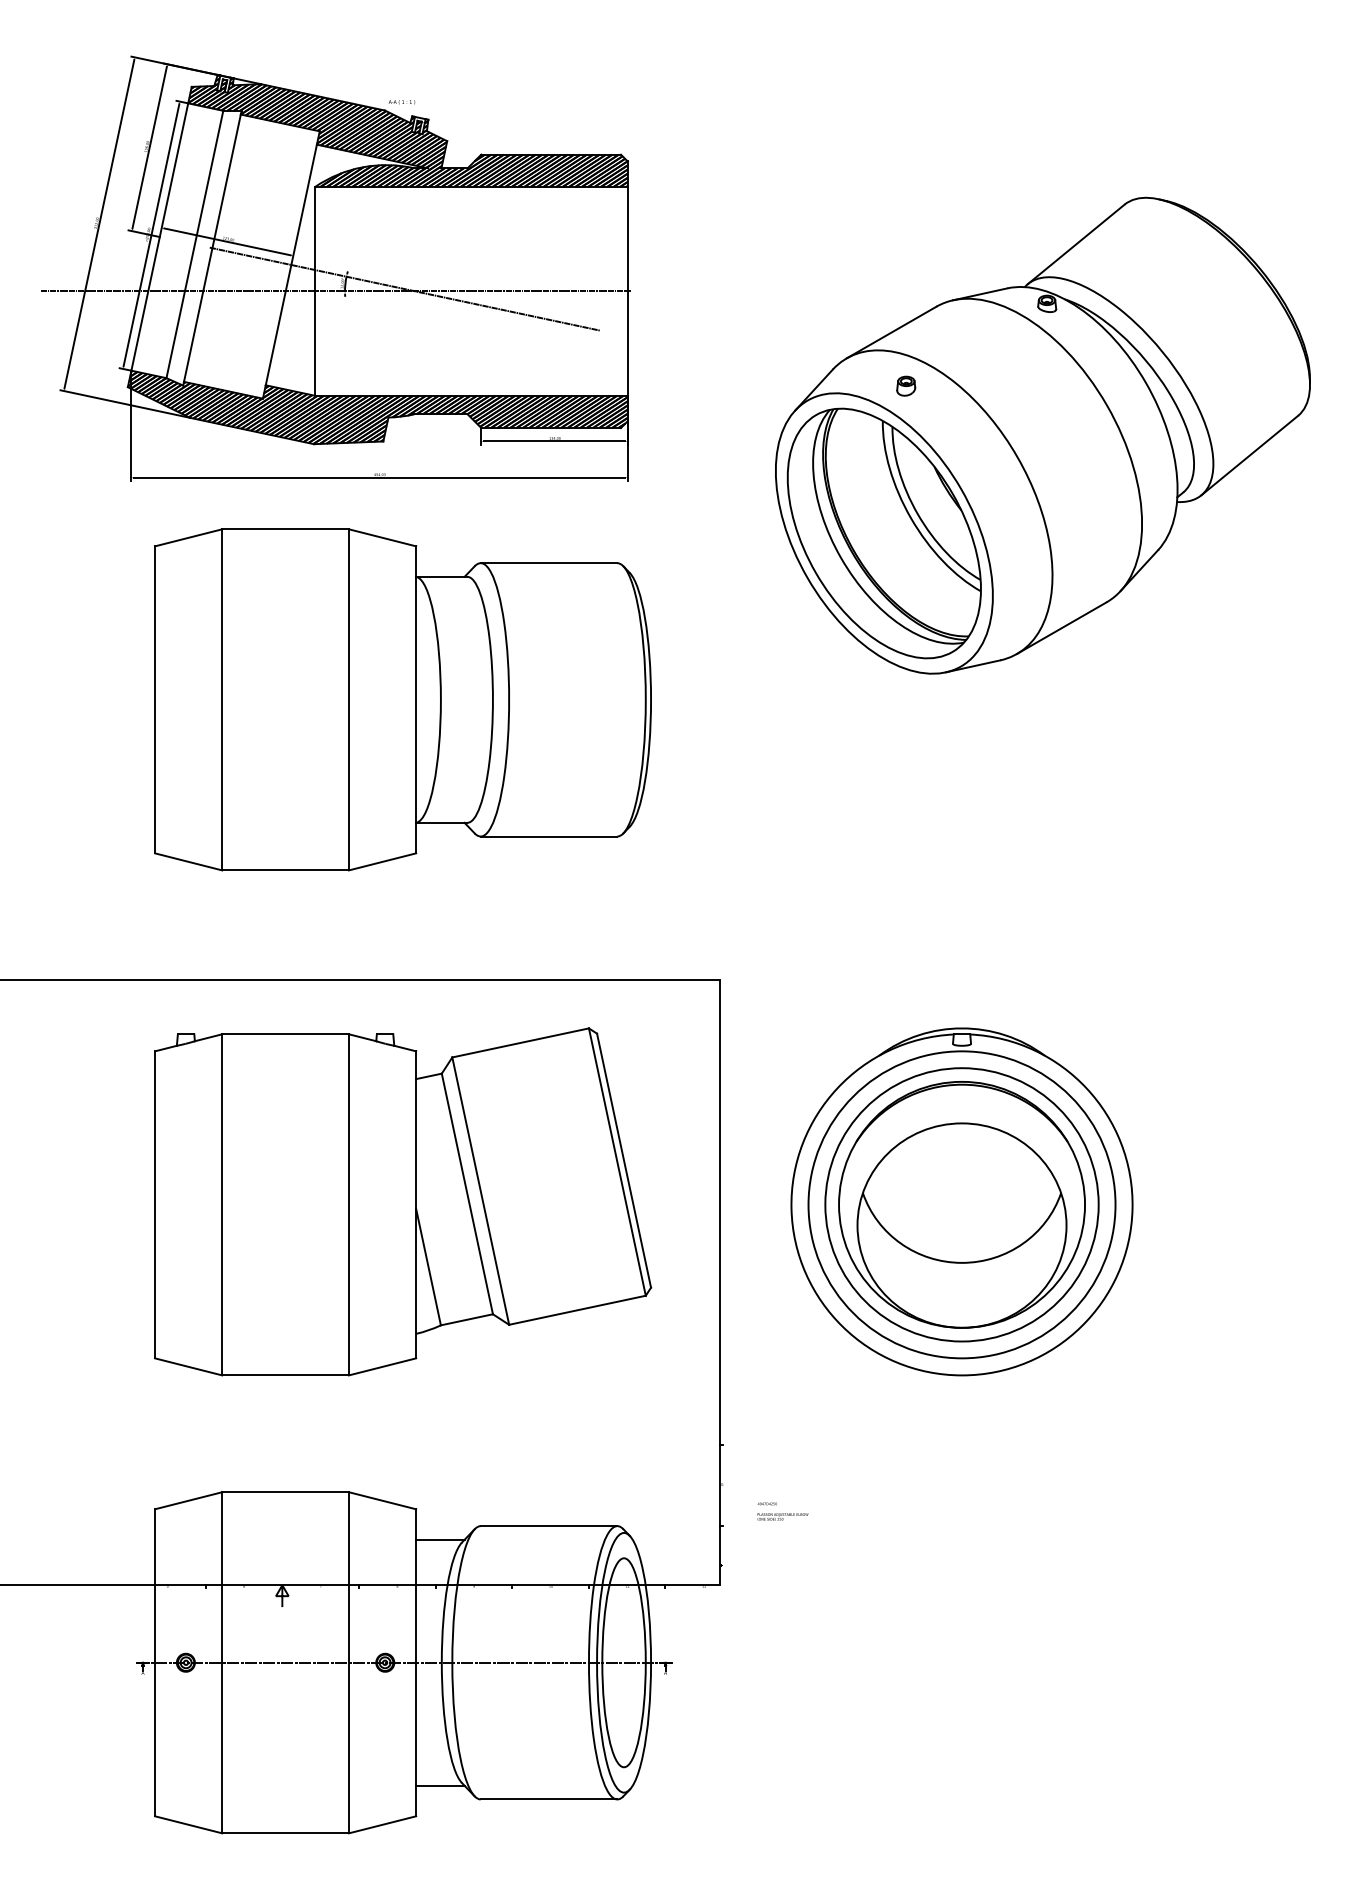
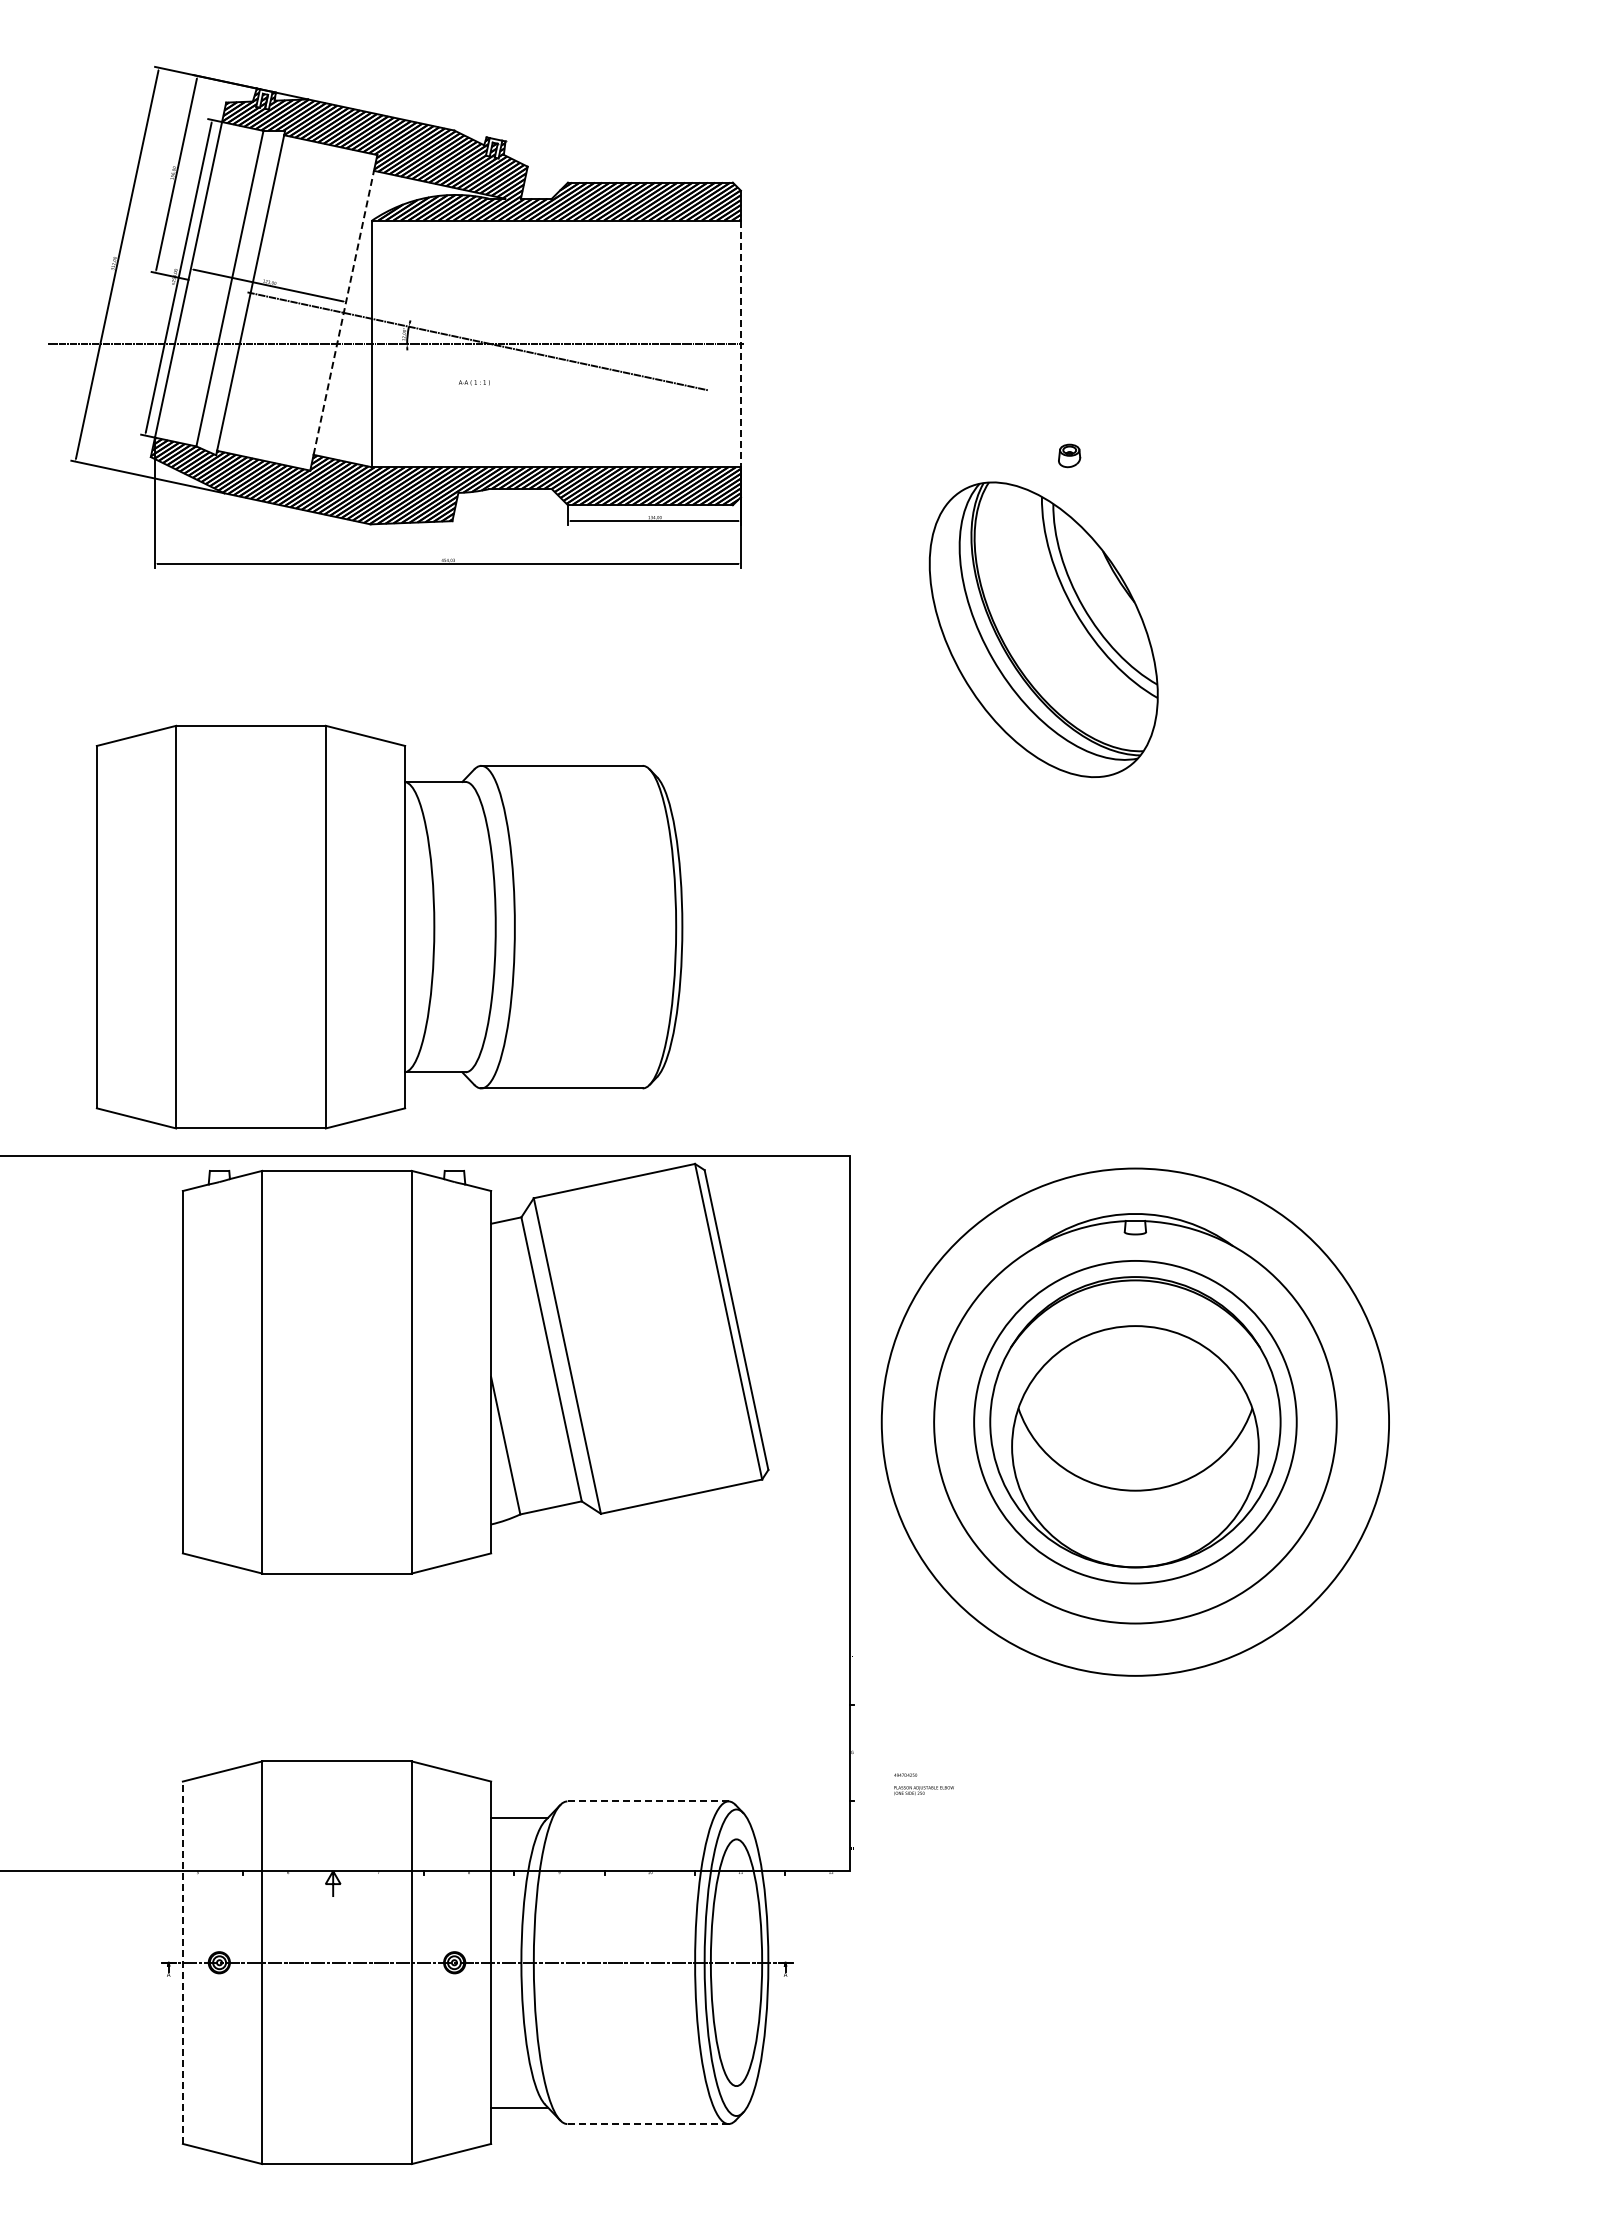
text: (401, 102) -> (473, 382), moved
line: (291, 264) -> (343, 312), solid -> dashed
line: (627, 291) -> (740, 344), solid -> dashed
part: (1042, 435) -> (1230, 514), removed
part: (402, 699) -> (389, 926), moved
part: (402, 1201) -> (475, 1368), moved
circle: (962, 1205) -> (1135, 1422), size x1.4
line: (549, 1526) -> (648, 1801), solid -> dashed
line: (154, 1662) -> (182, 1962), solid -> dashed
line: (549, 1799) -> (648, 2124), solid -> dashed

